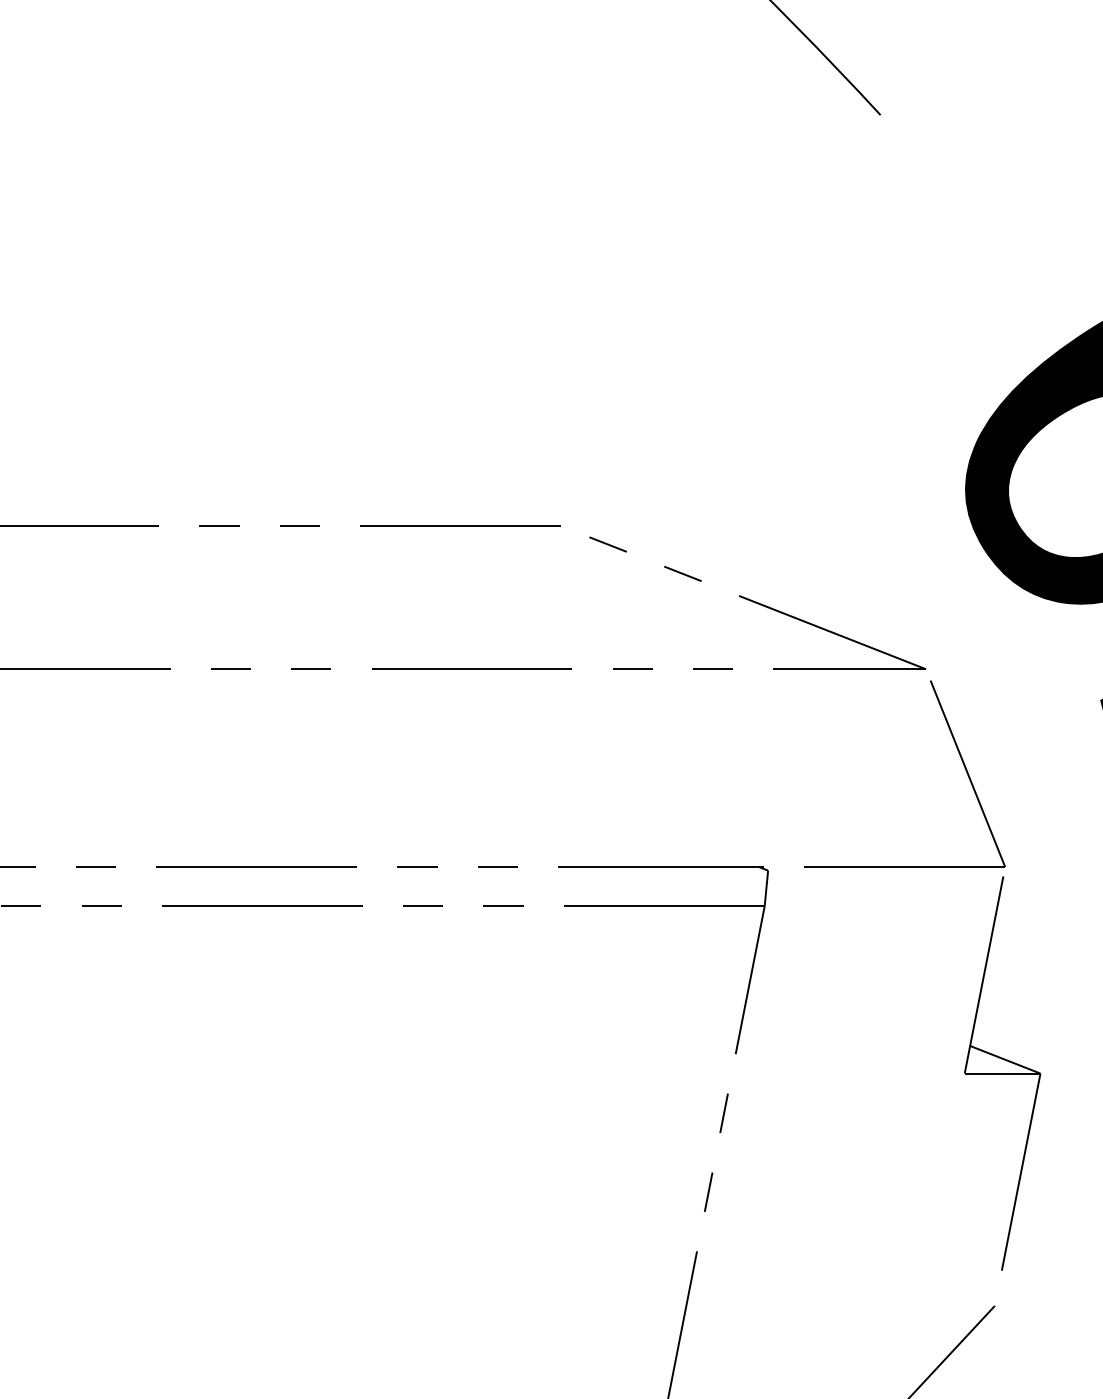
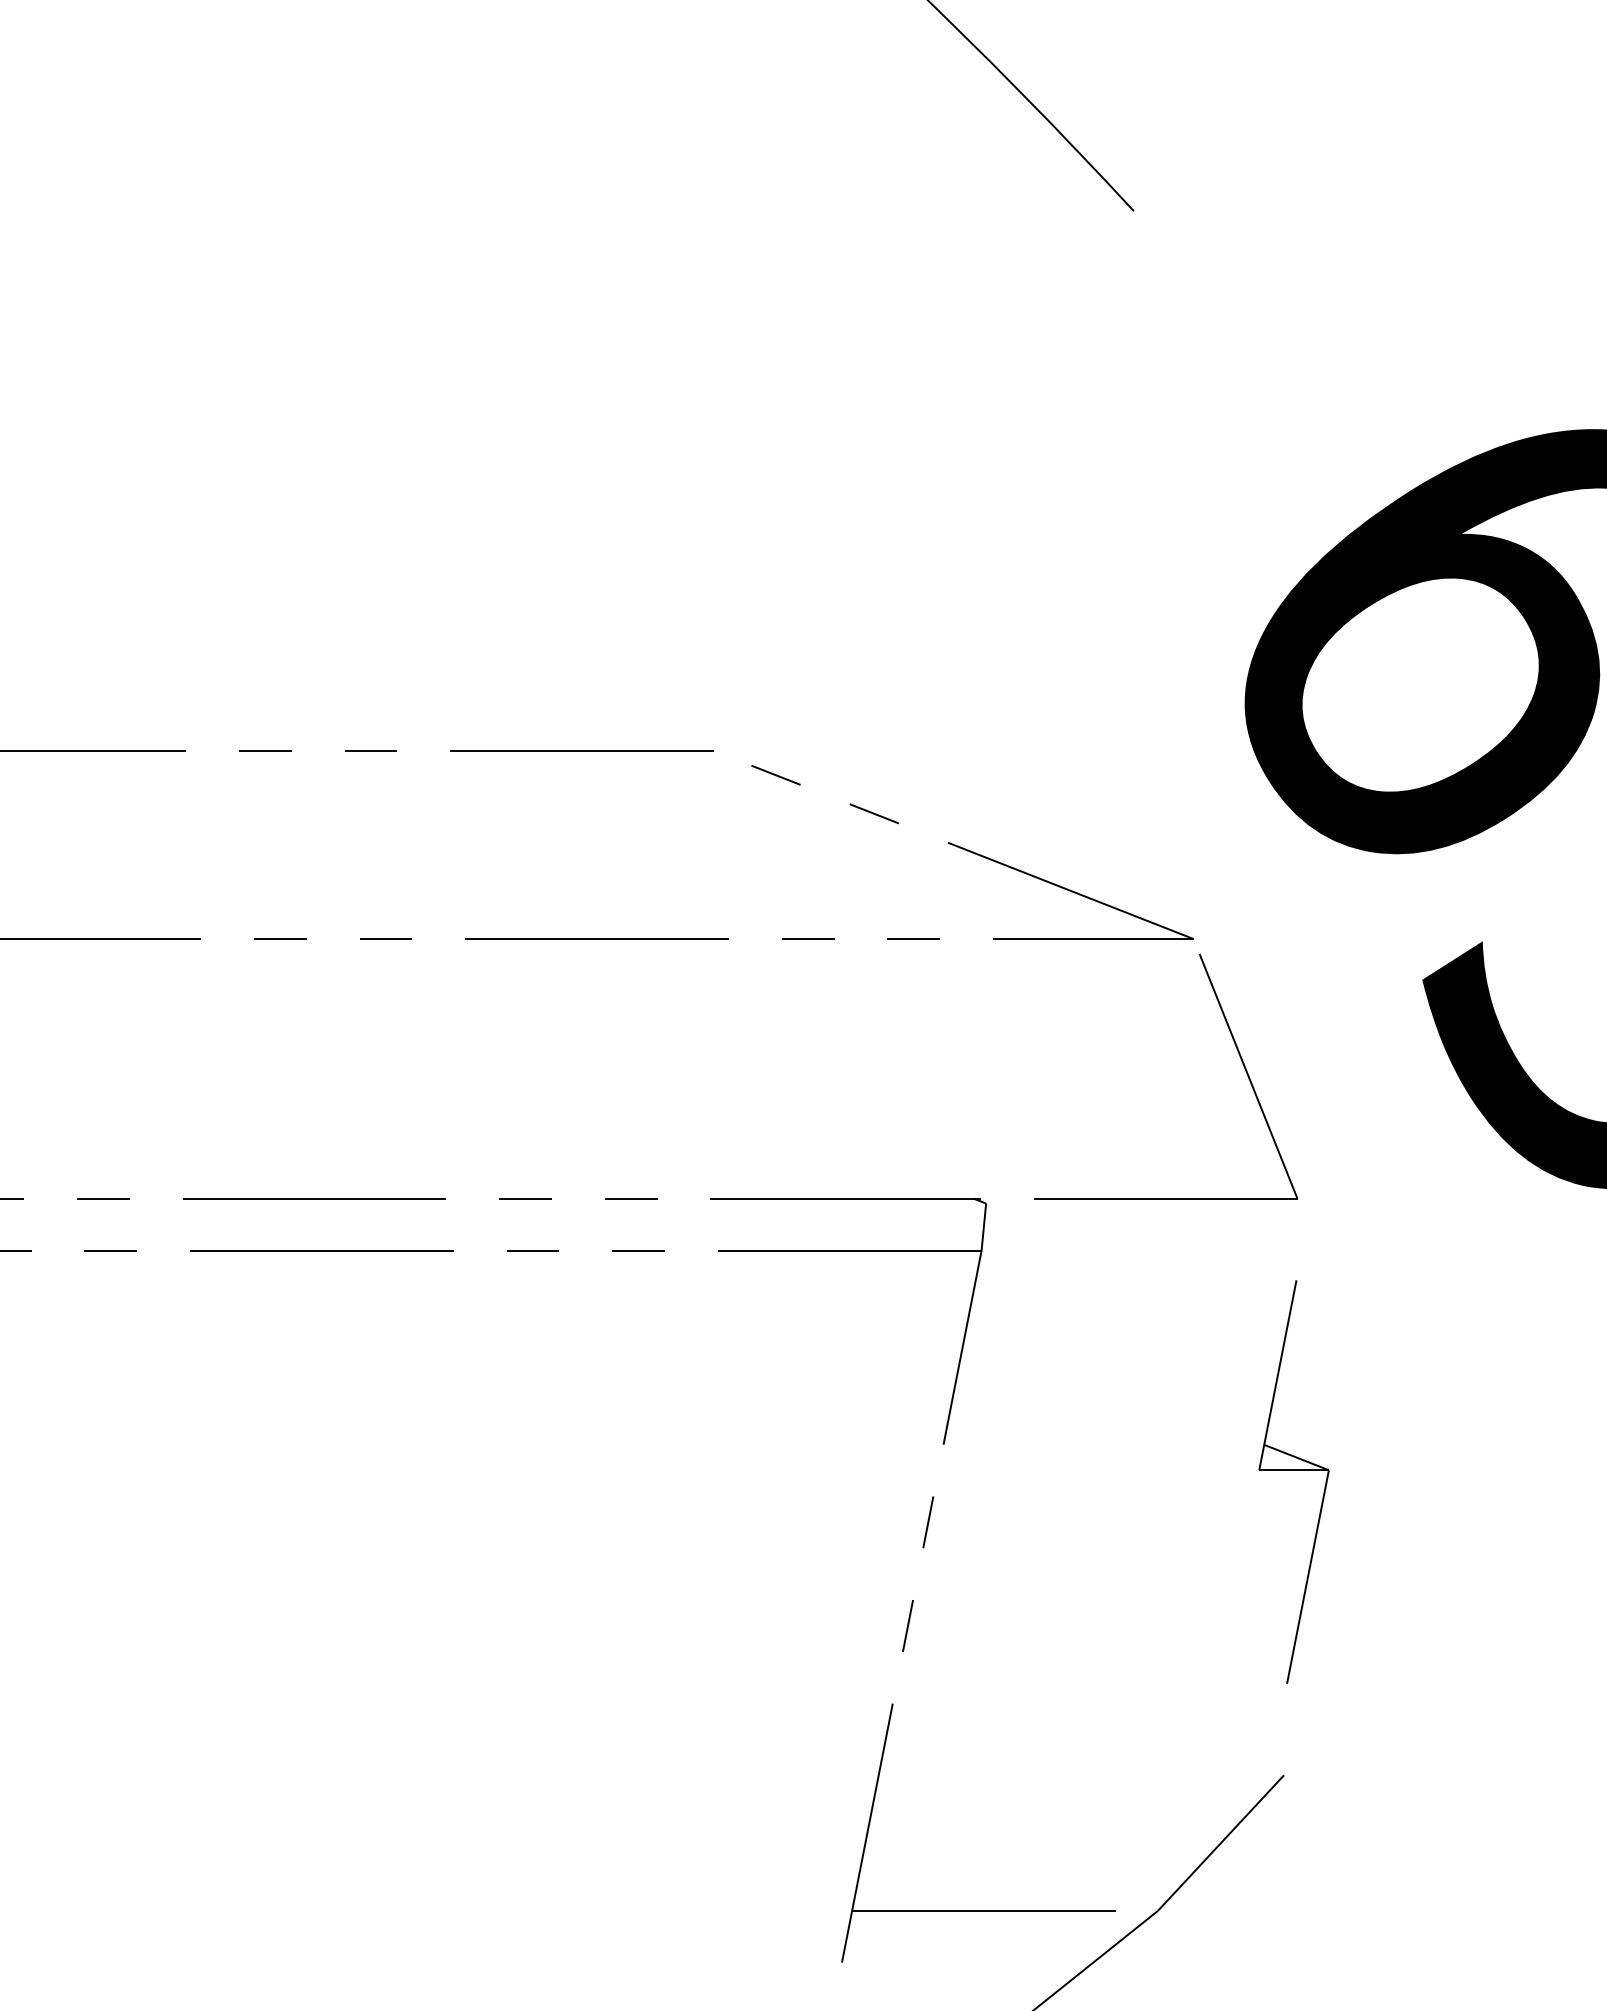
part: (1002, 1073) -> (1293, 1470), size x0.7

